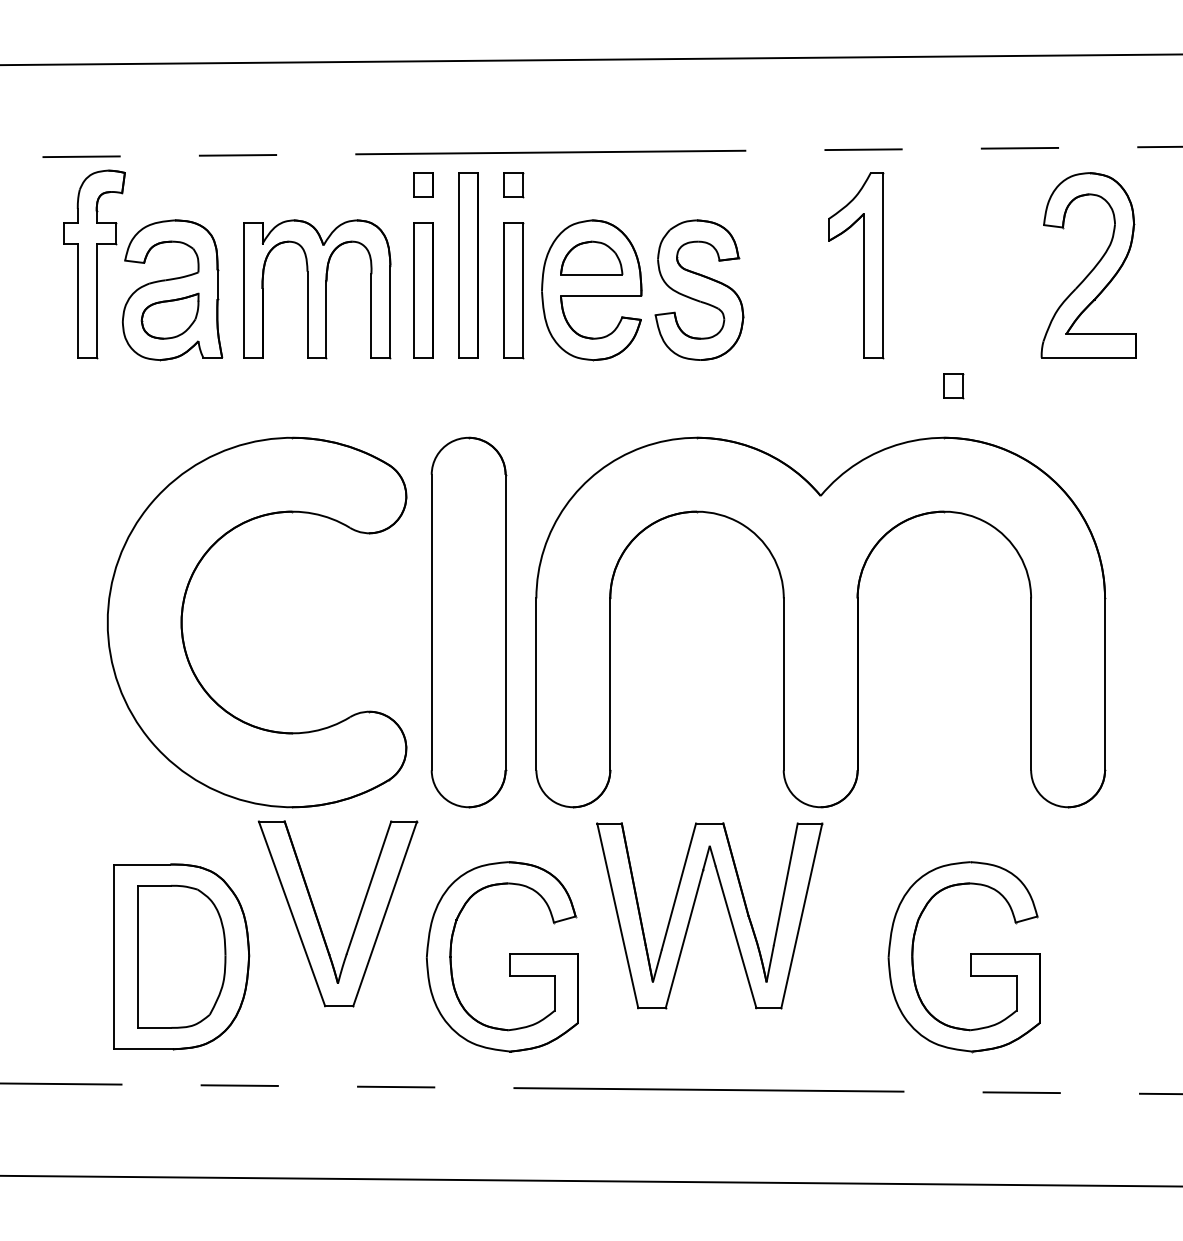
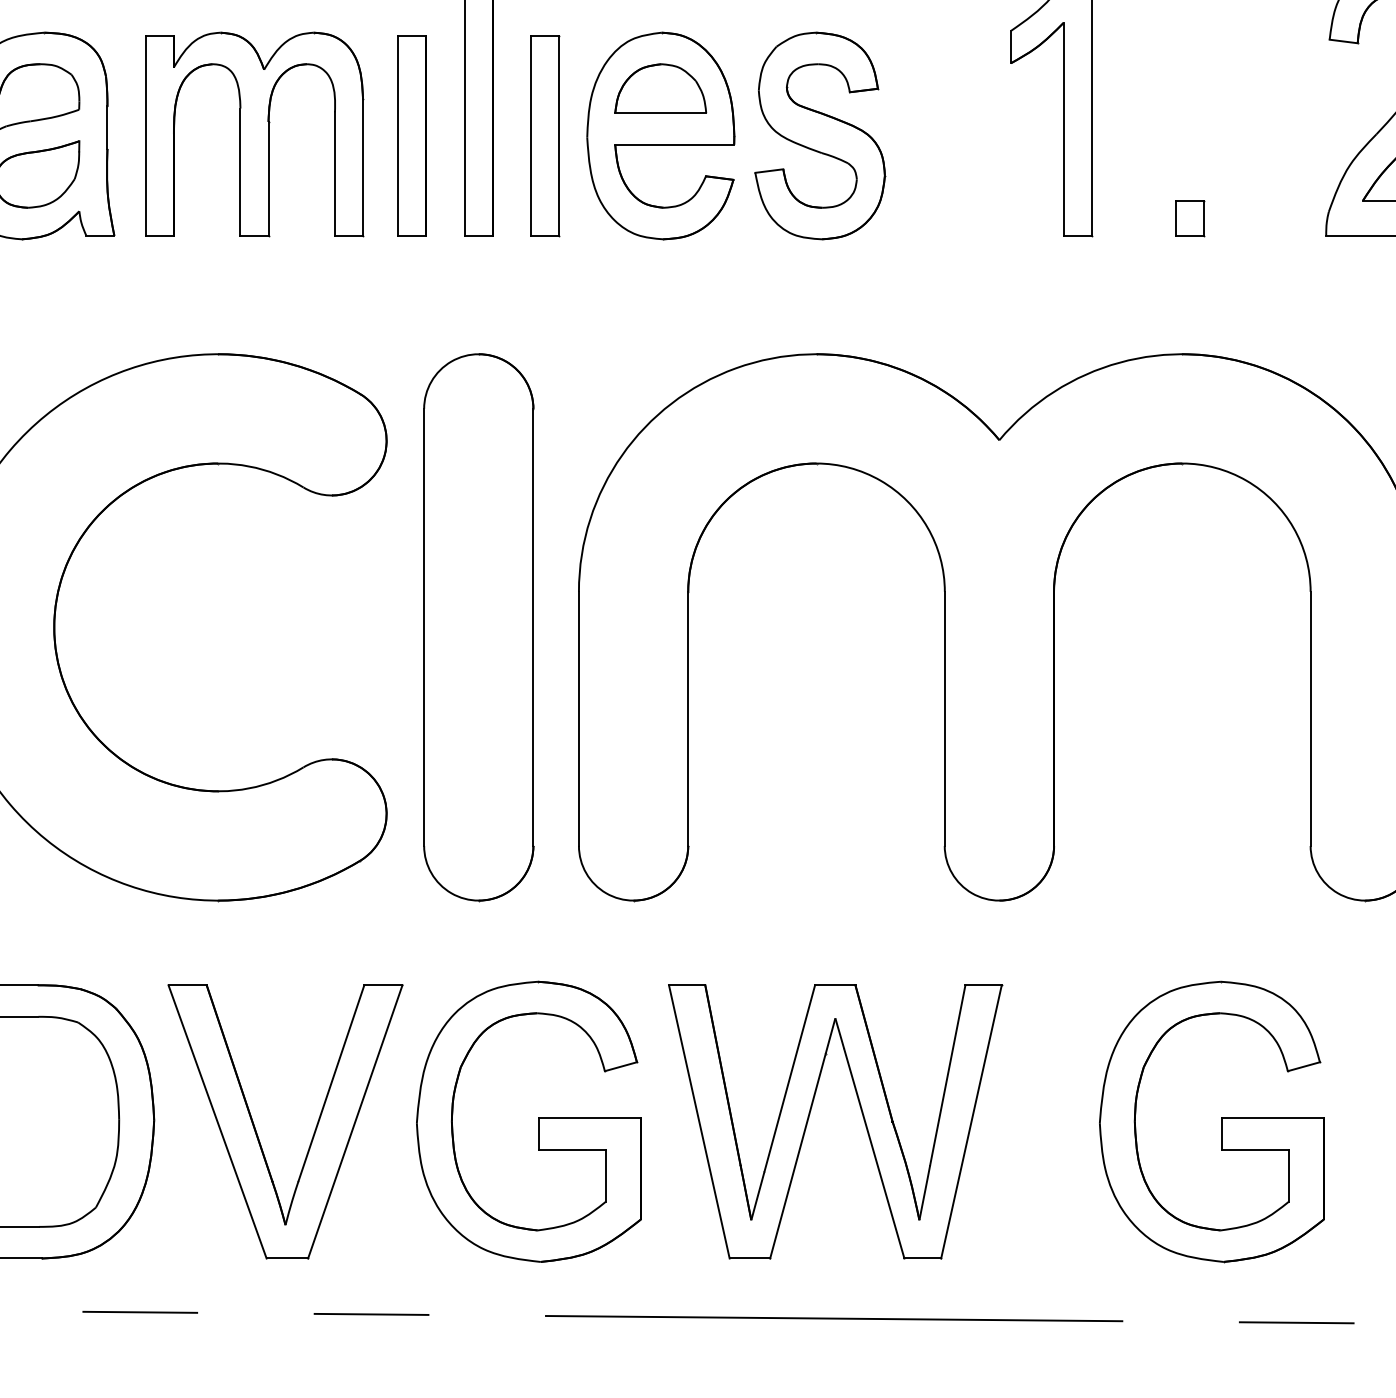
part: (953, 386) -> (1189, 219), moved
part: (693, 910) -> (811, 1113), moved
part: (318, 918) -> (256, 1128), moved

